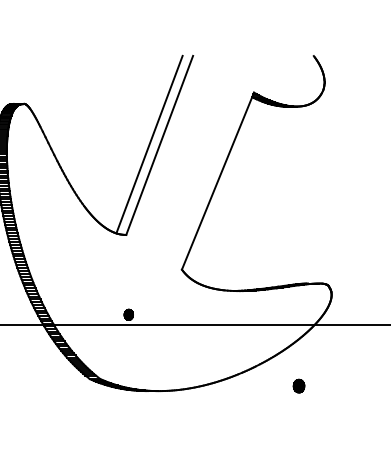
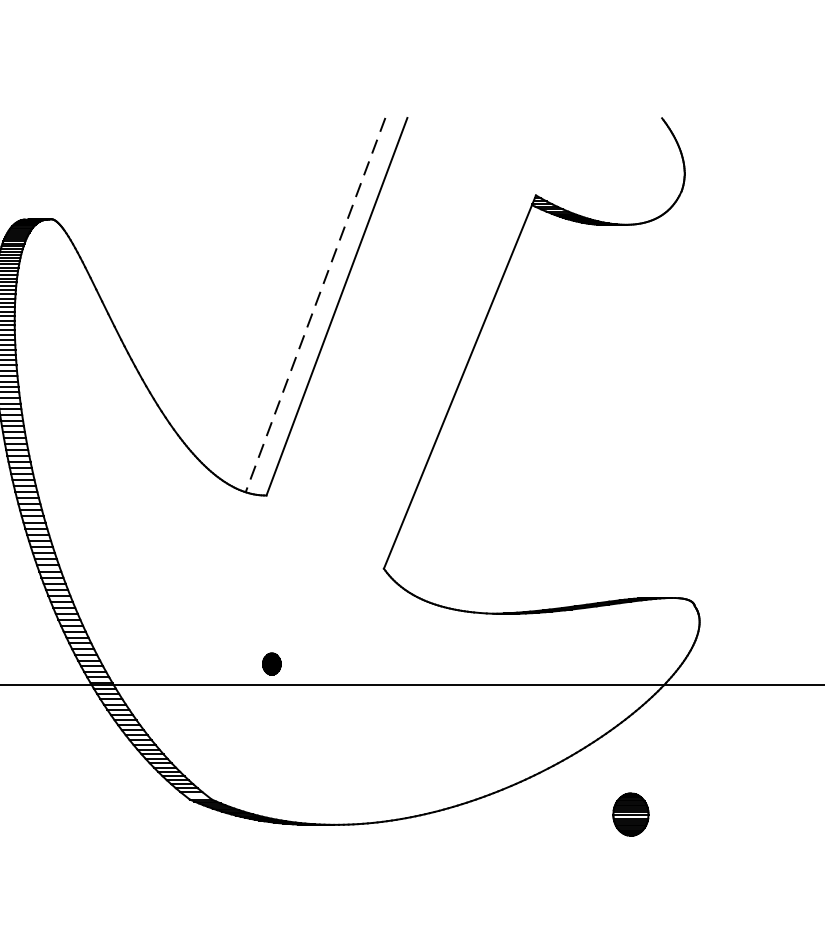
line: (149, 144) -> (315, 304), solid -> dashed
part: (298, 385) -> (629, 813), size x1.6

